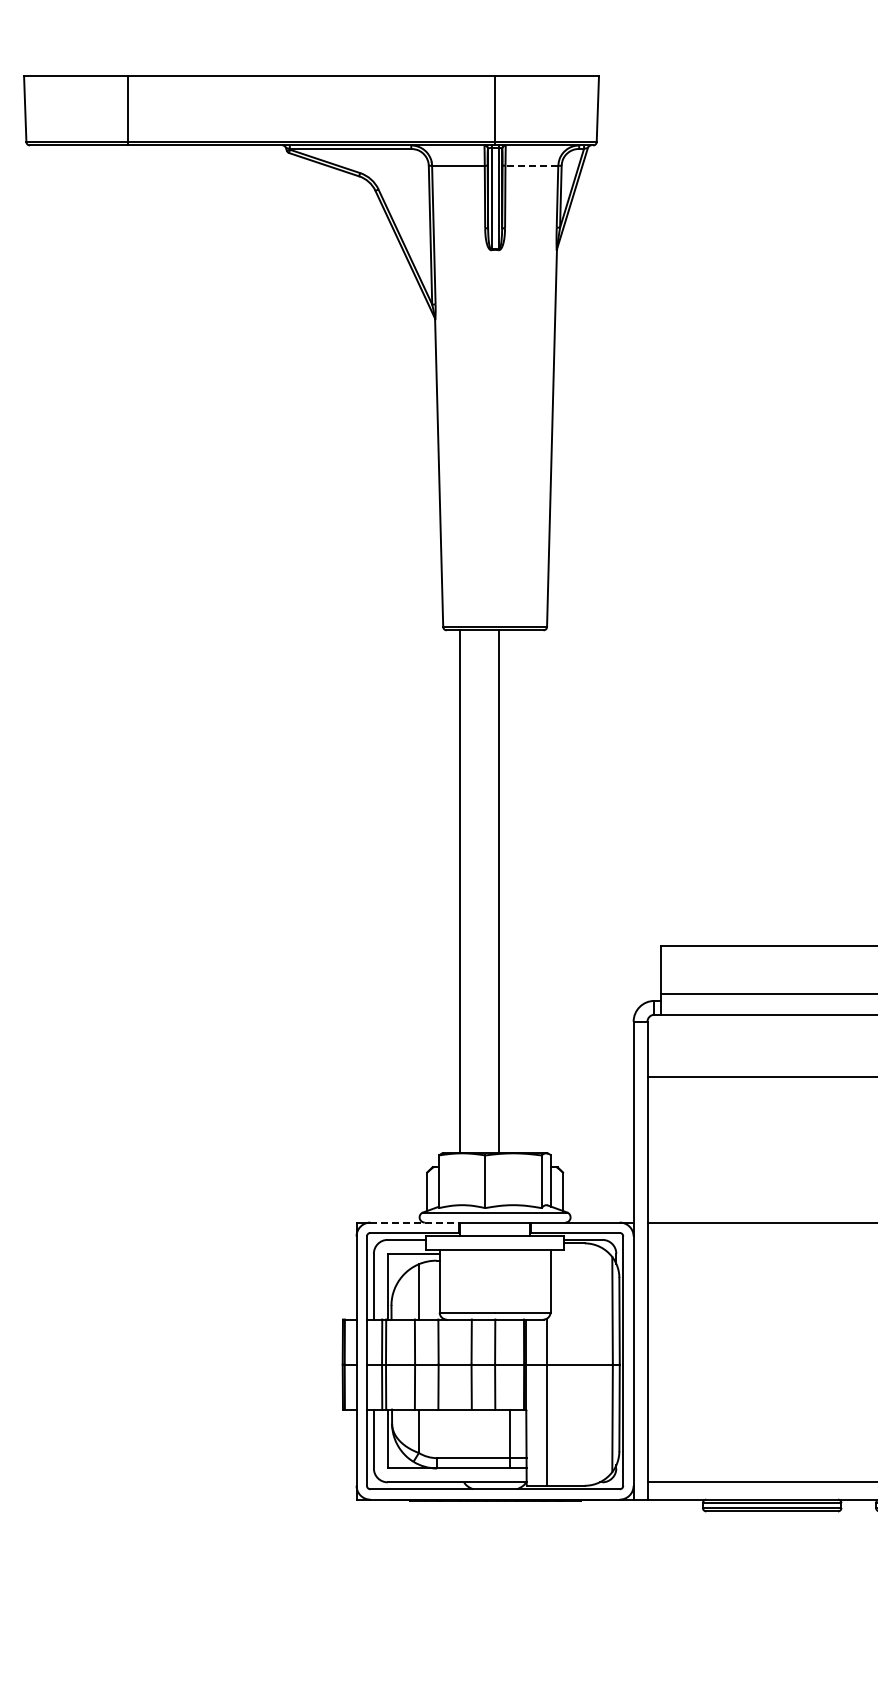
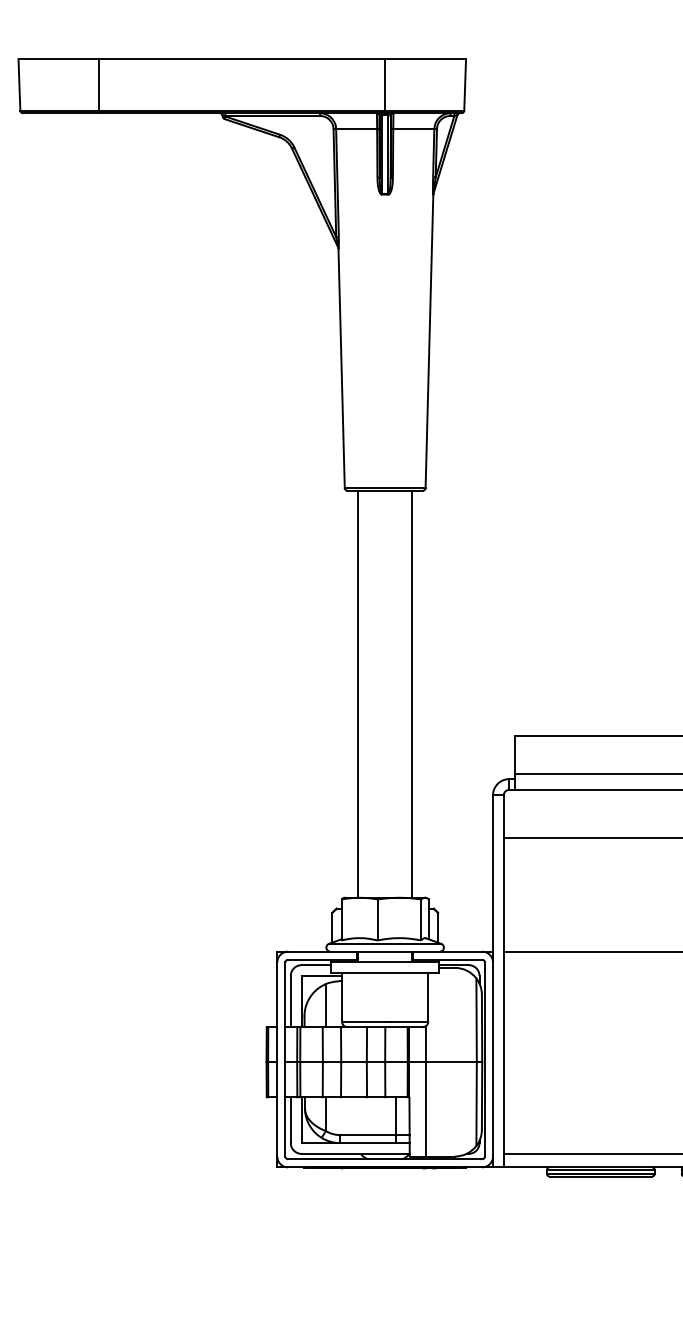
line: (531, 165) -> (413, 128), dashed -> solid
line: (498, 891) -> (411, 693), moved
line: (415, 1222) -> (323, 951), dashed -> solid

